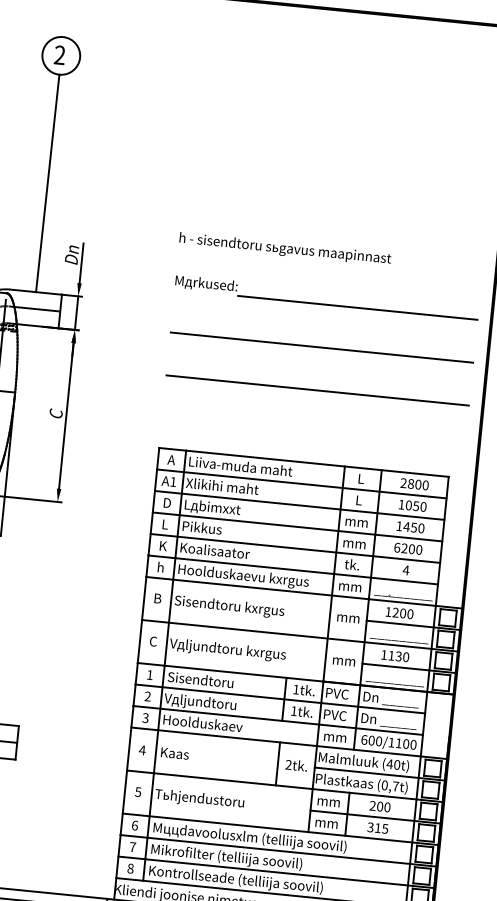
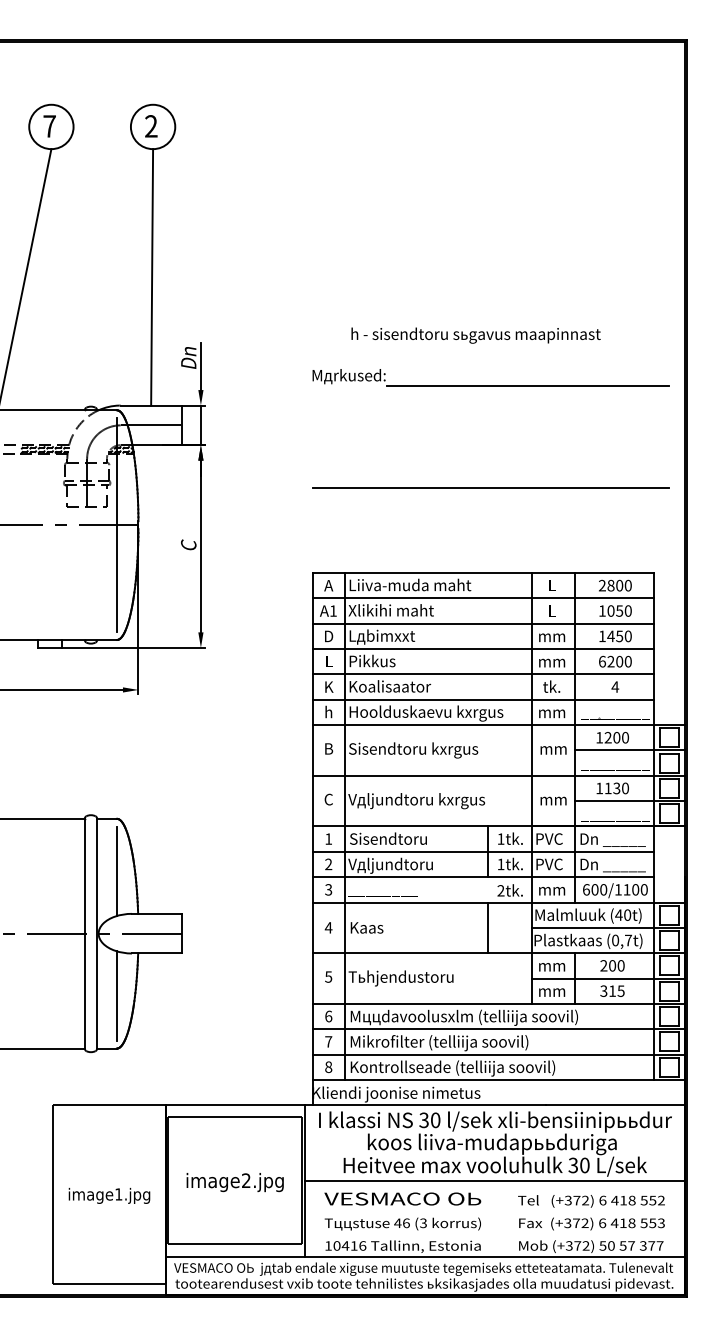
text: (284, 249) -> (475, 335), moved
line: (322, 348) -> (491, 437), removed
text: (202, 723) -> (395, 889), Hoolduskaev -> ________
text: (295, 765) -> (509, 890), moved

